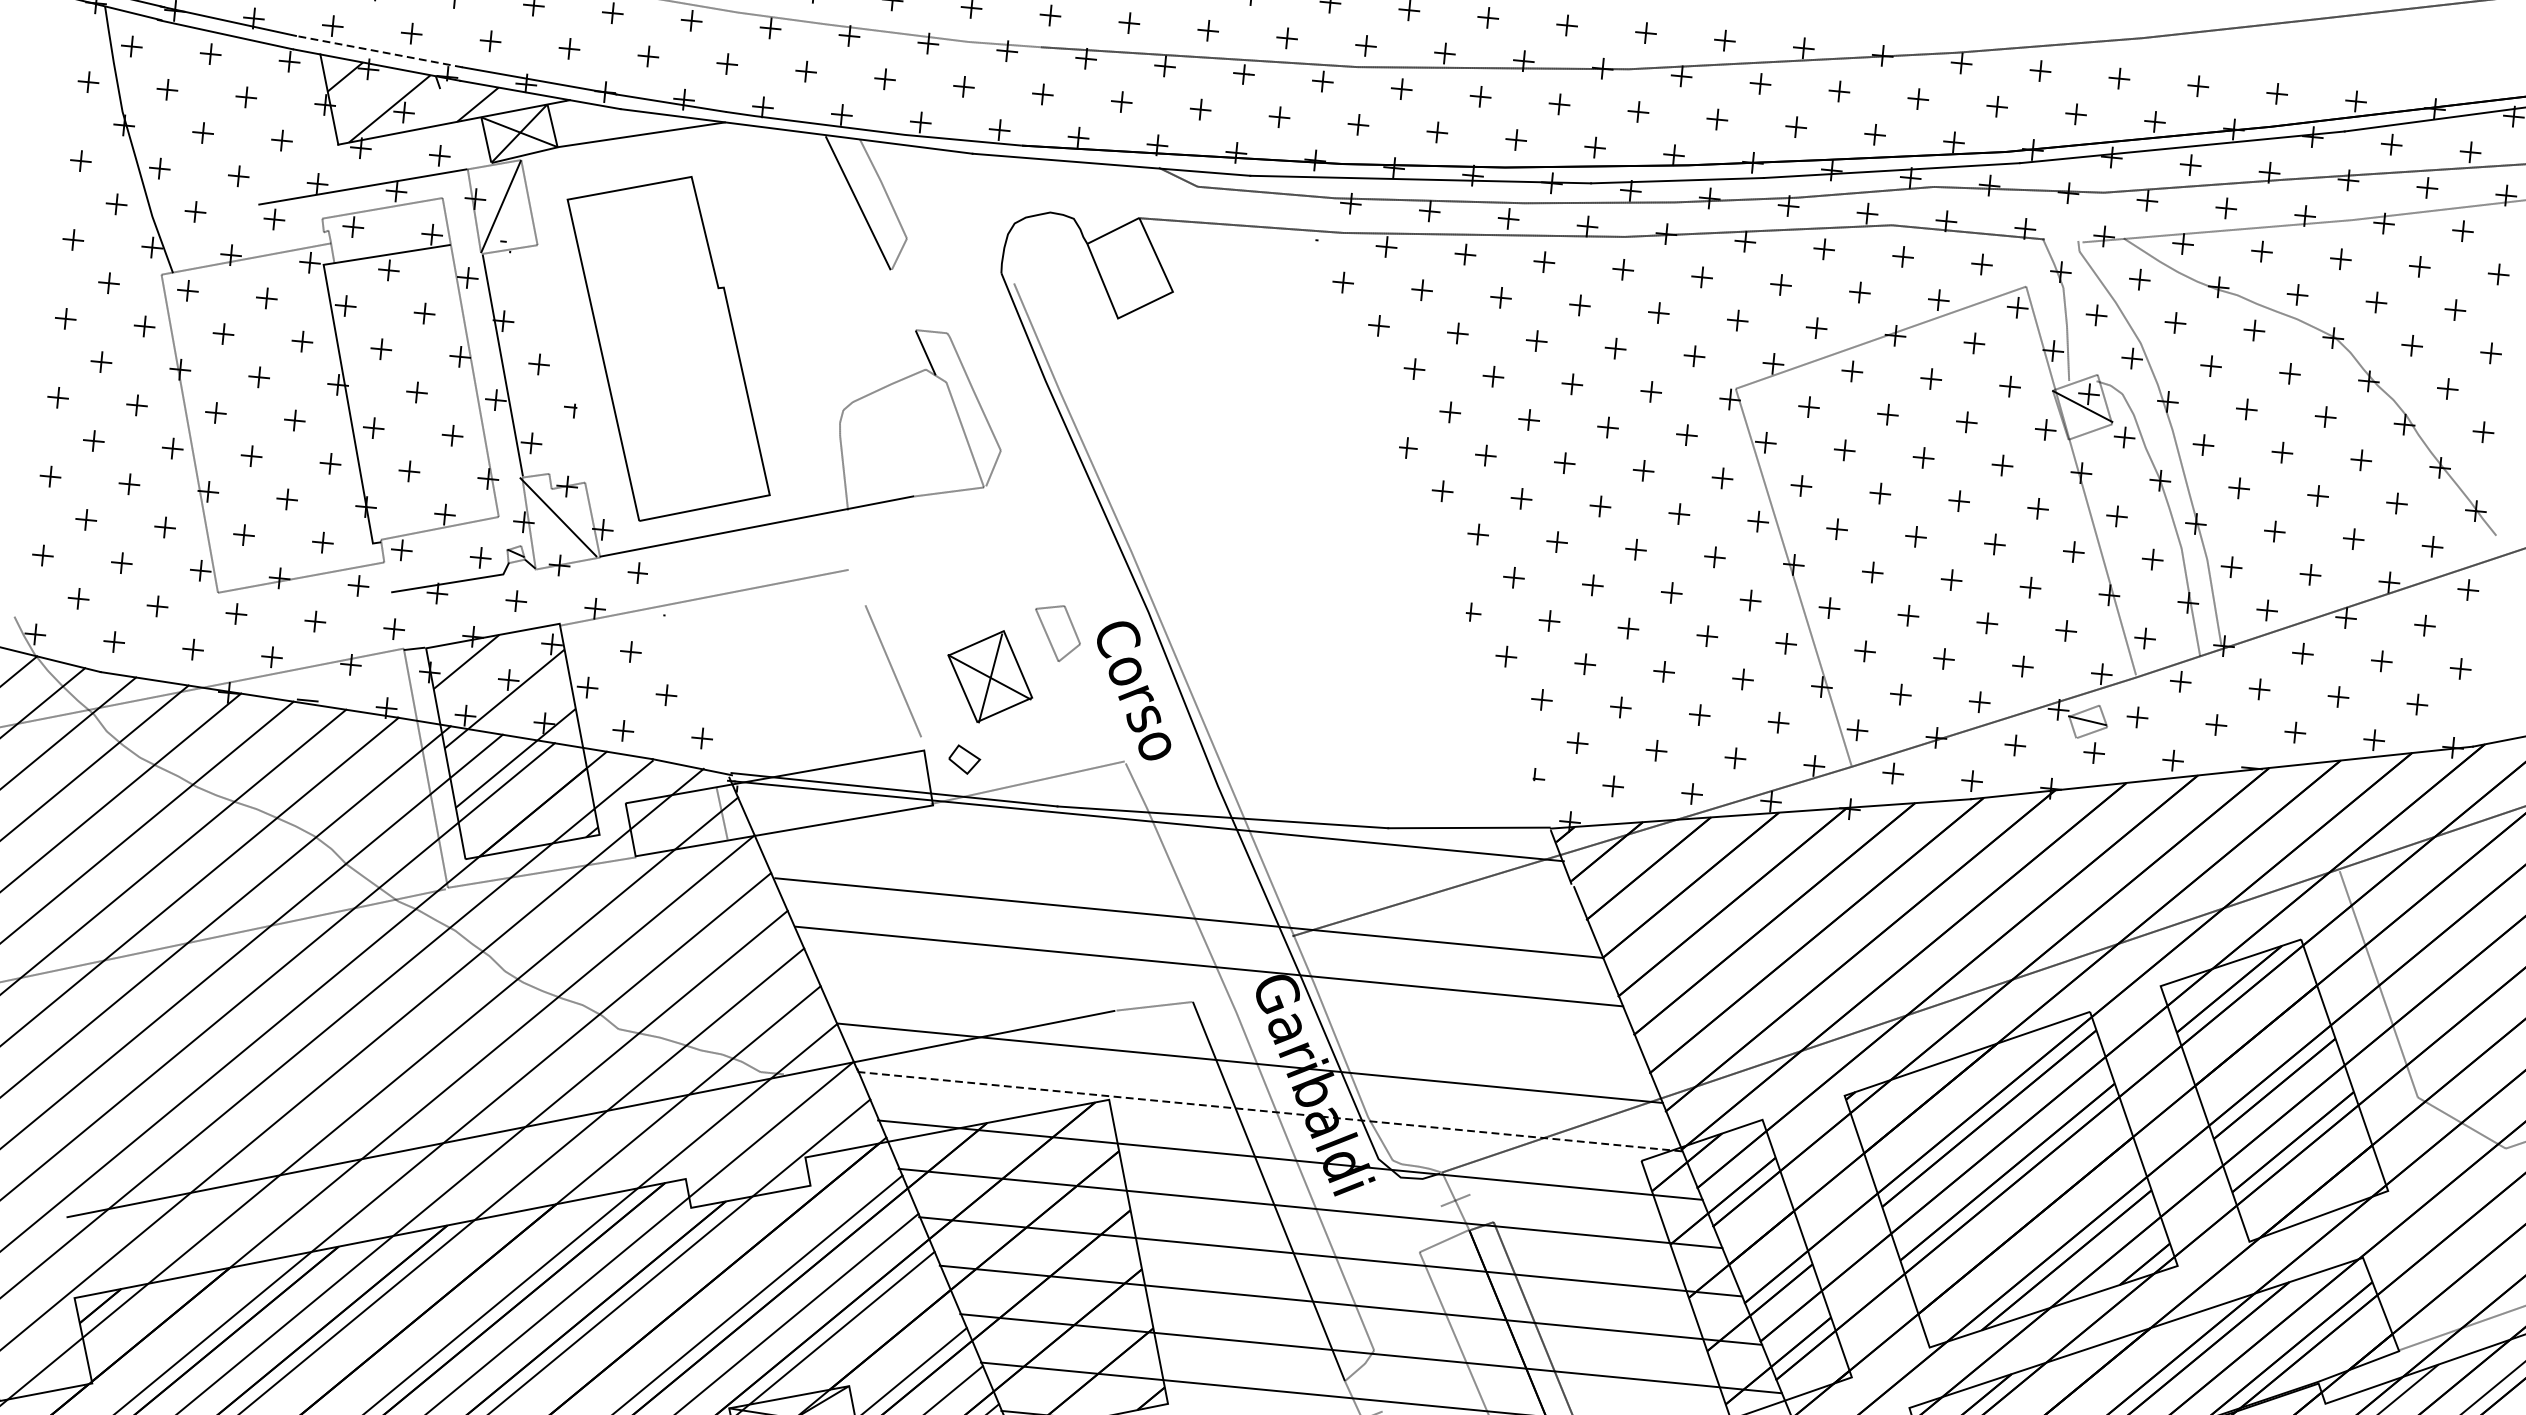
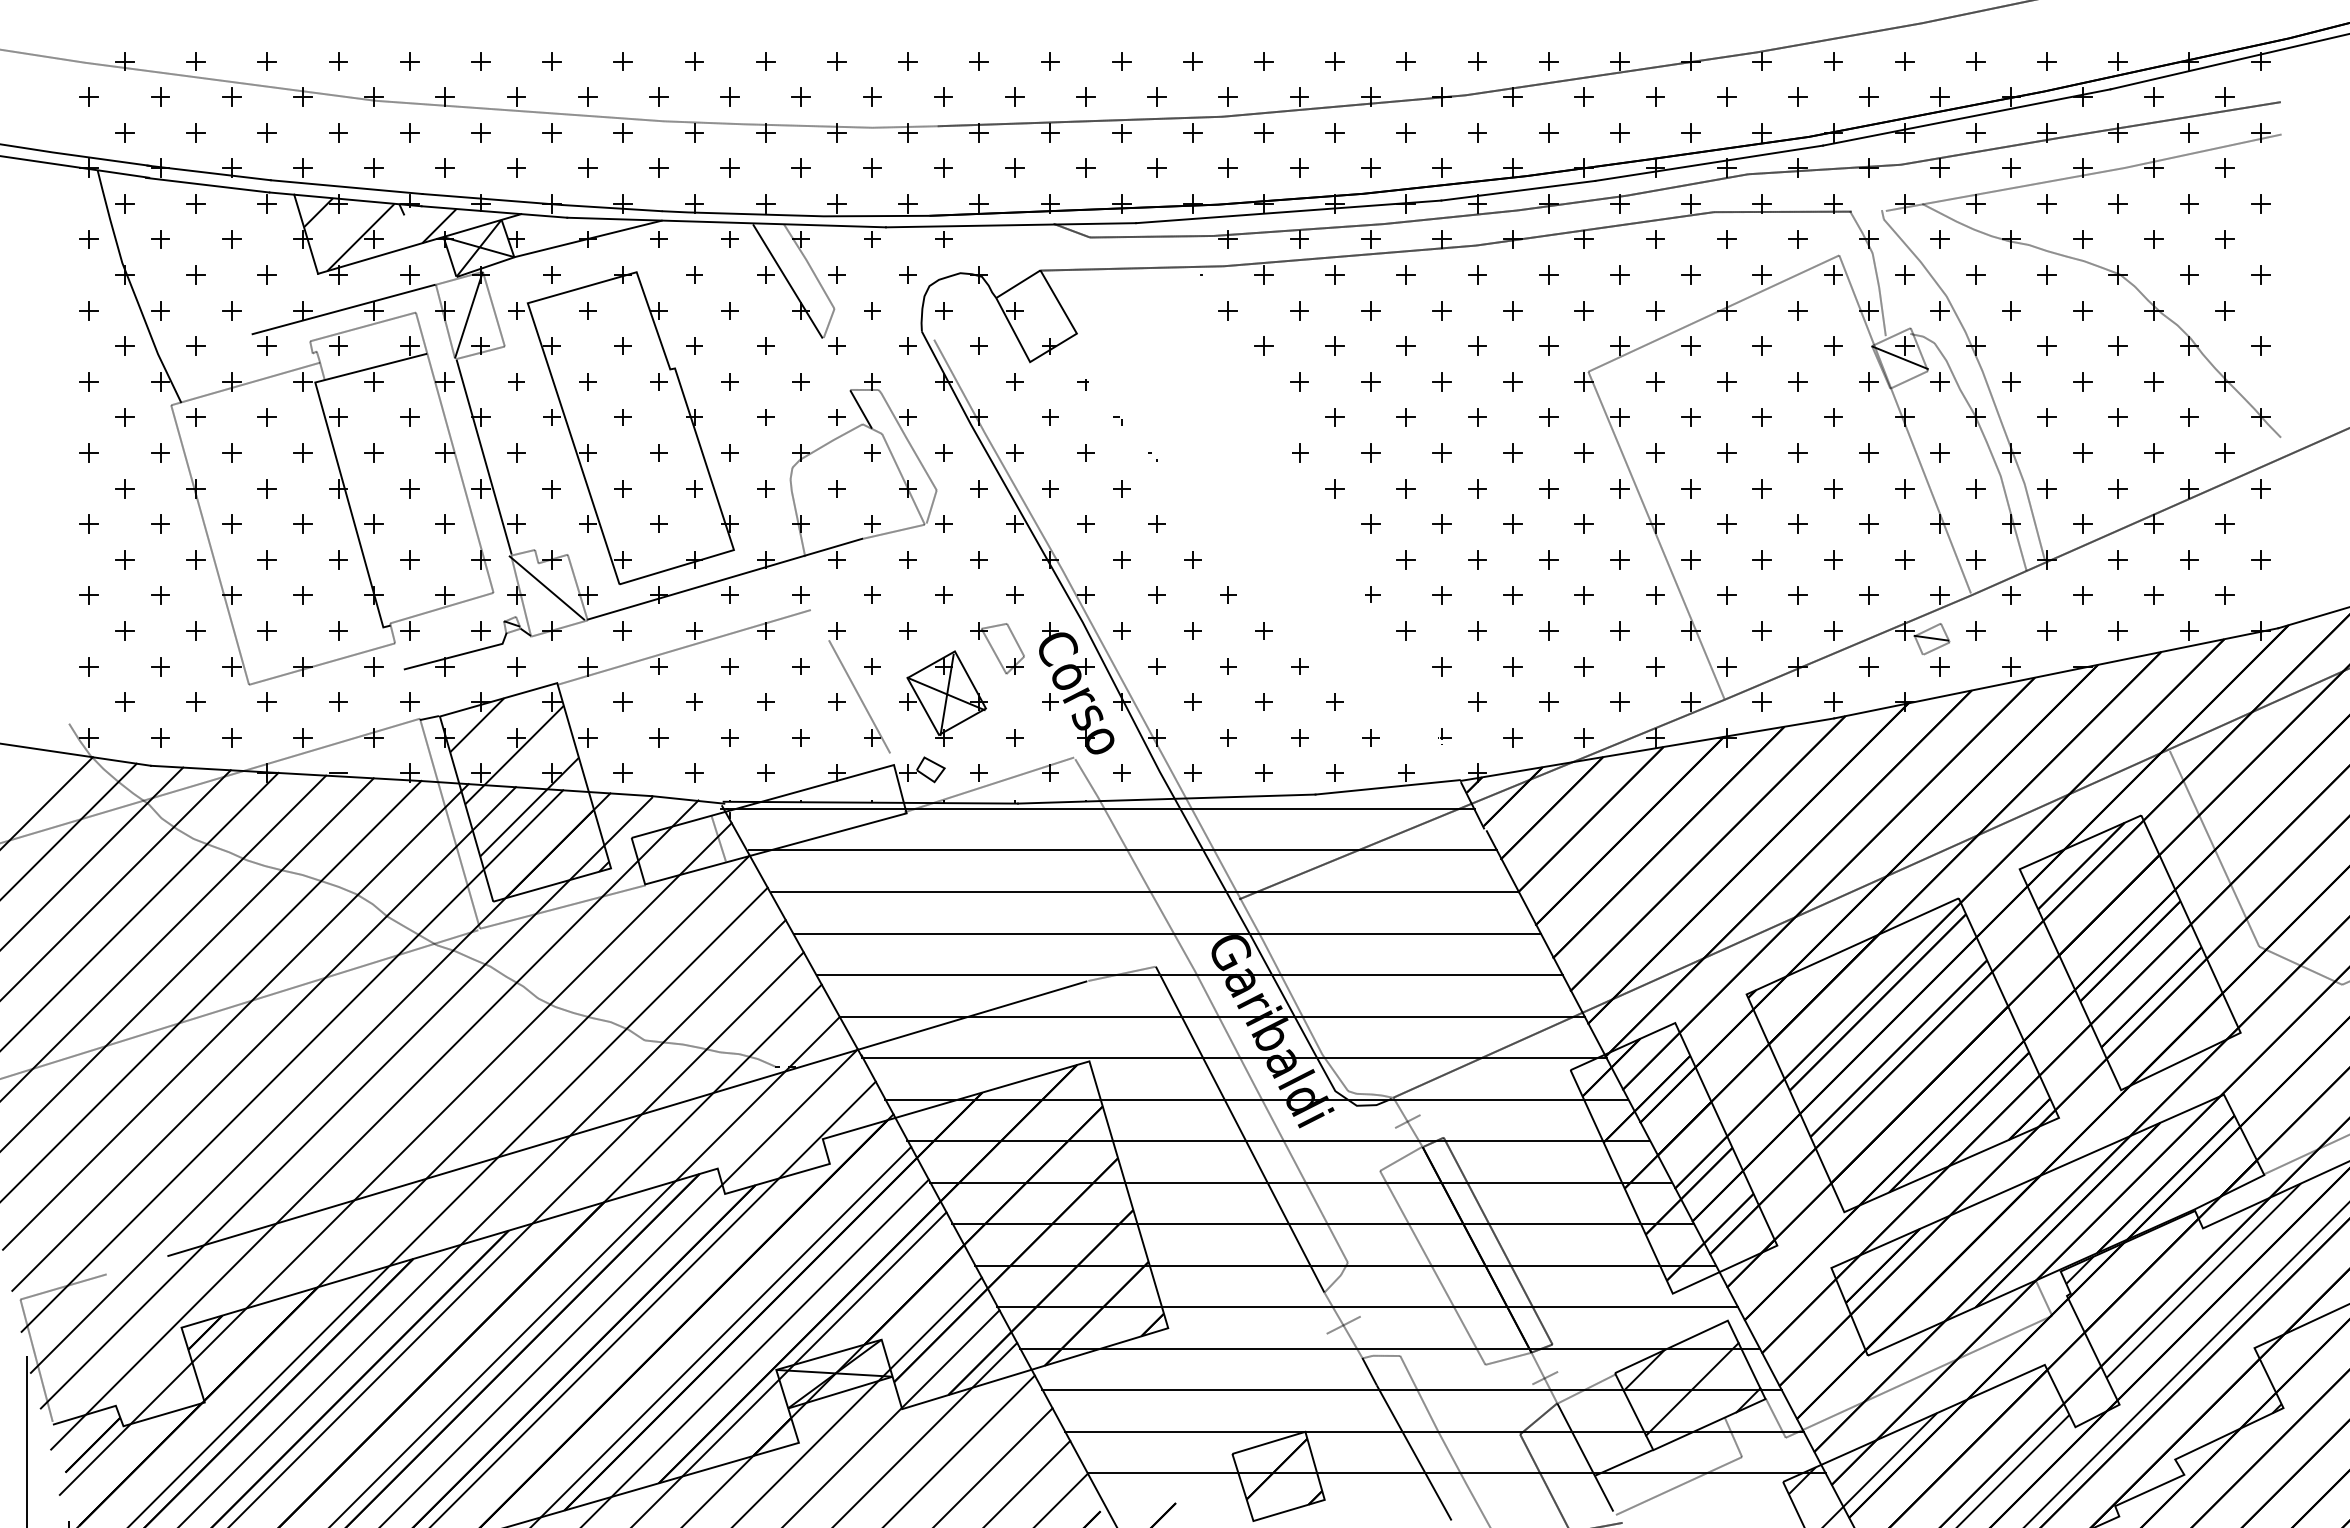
line: (379, 52) -> (346, 187), dashed -> solid
hatch: (1000, 479) -> (938, 516), added
line: (1169, 869) -> (1123, 850), added
line: (1229, 1015) -> (1189, 975), added
line: (1270, 1112) -> (1234, 1058), dashed -> solid

